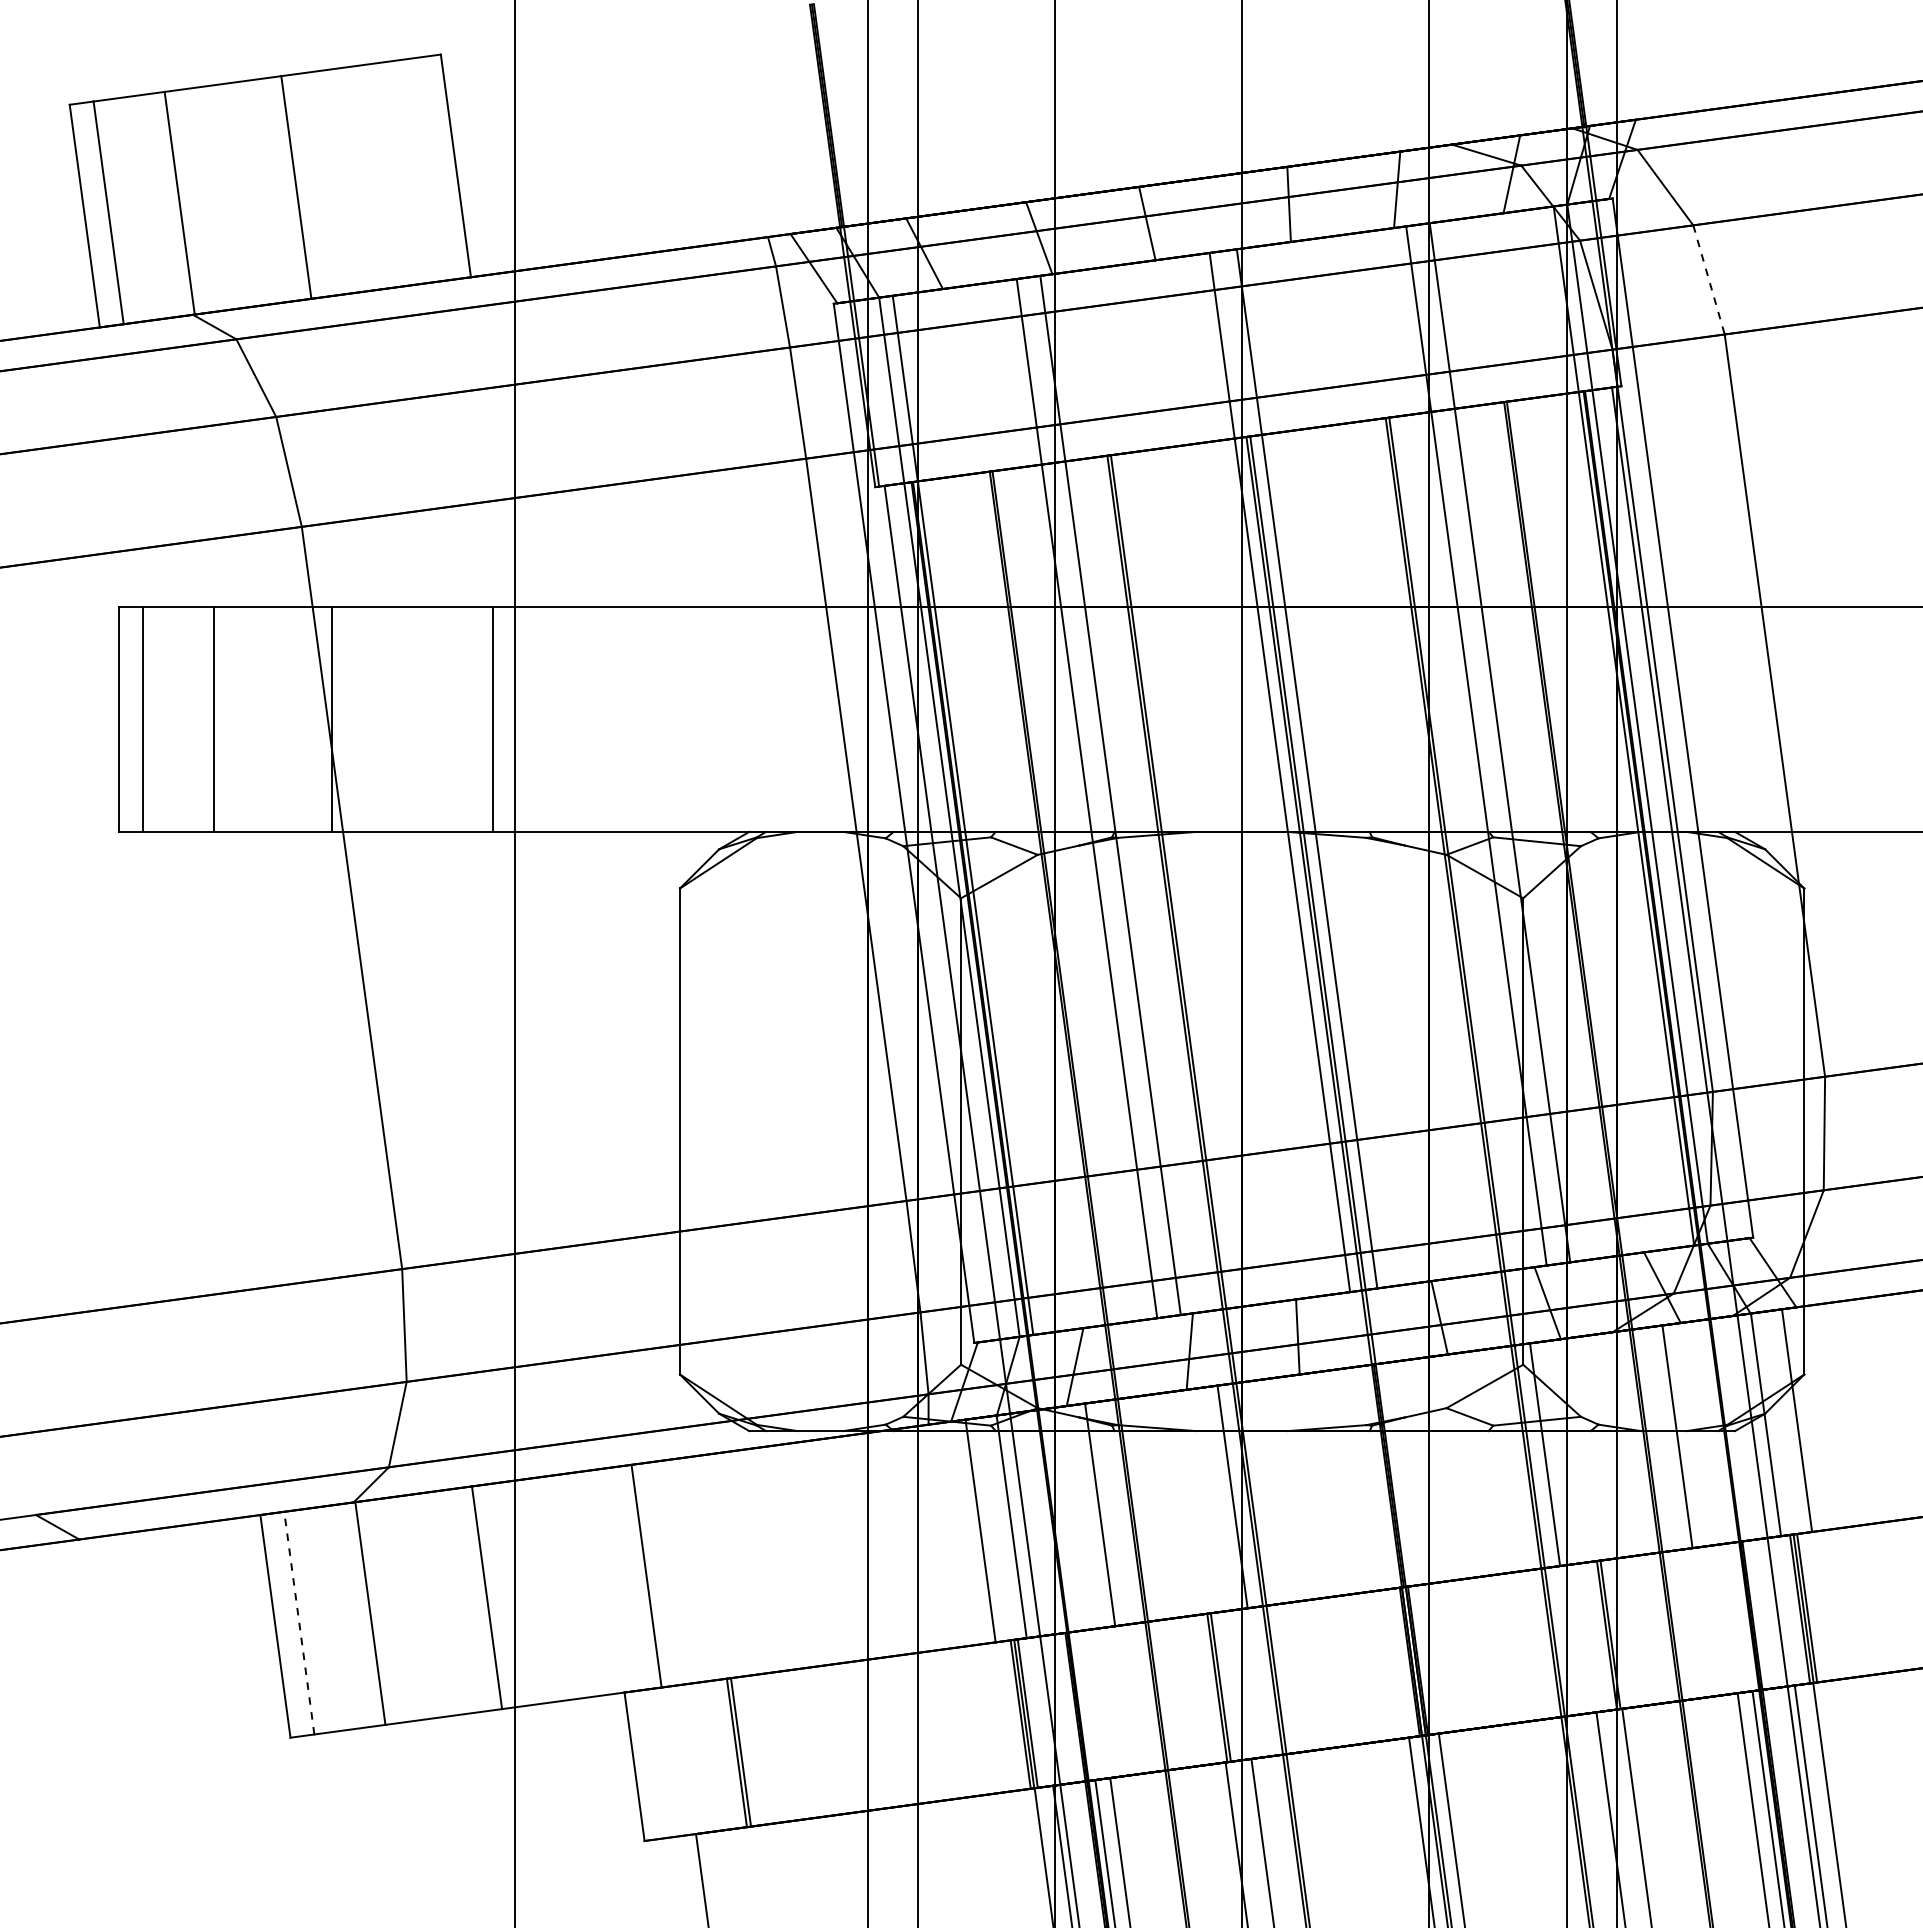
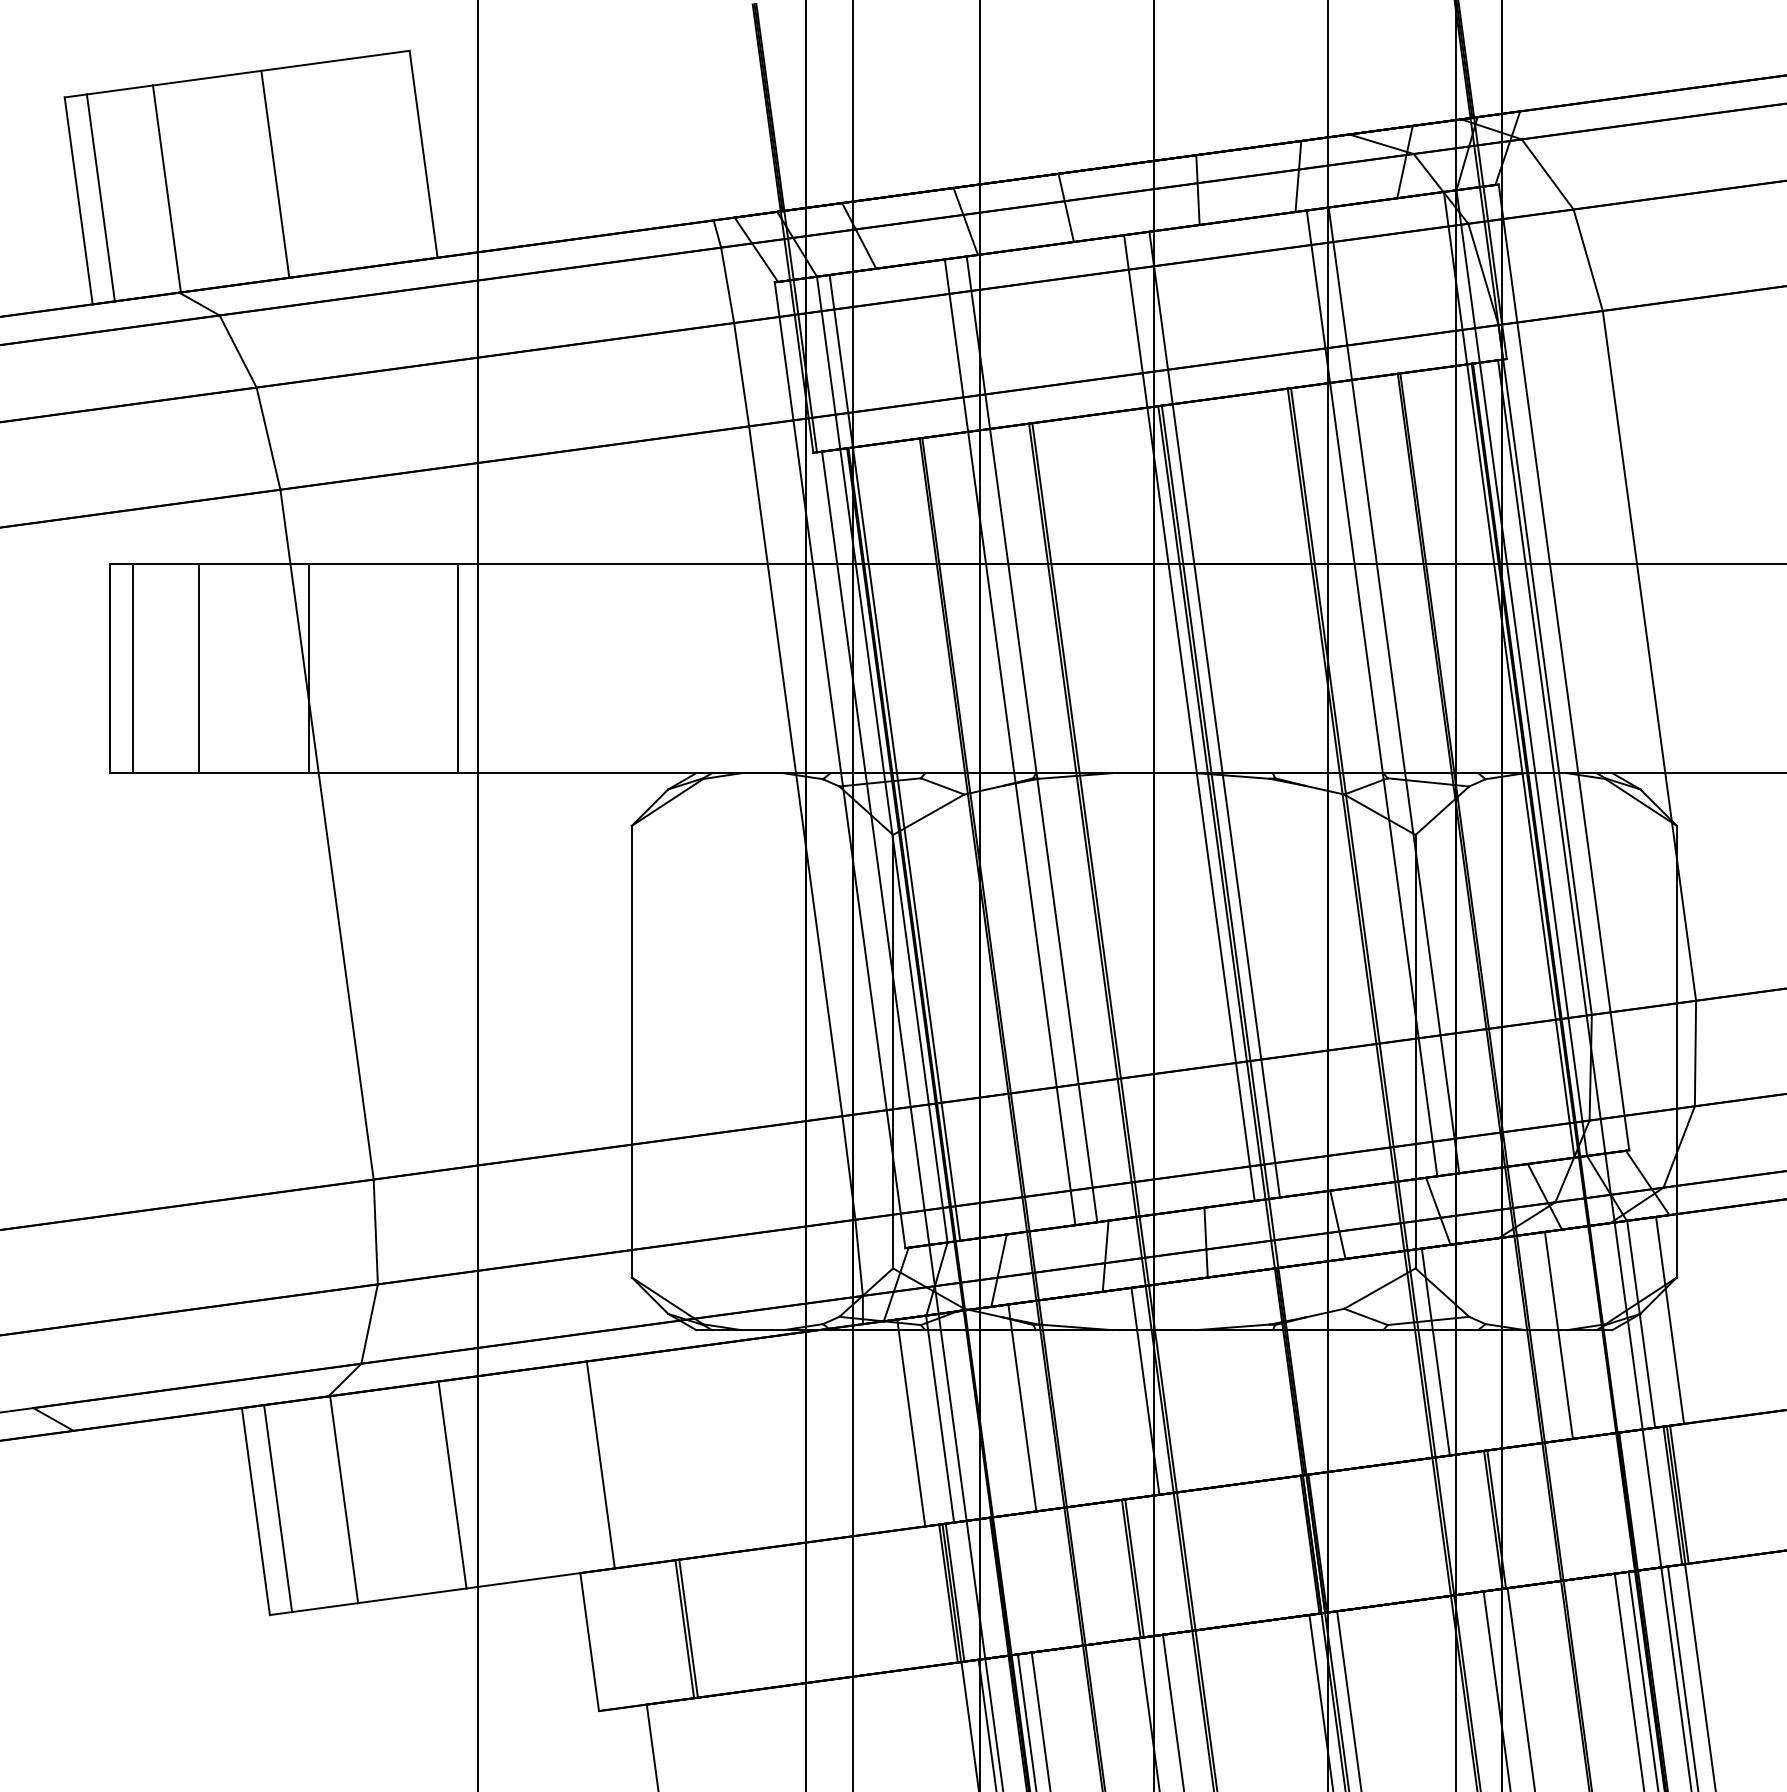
line: (1709, 280) -> (1588, 260), dashed -> solid
line: (299, 1623) -> (278, 1508), dashed -> solid

